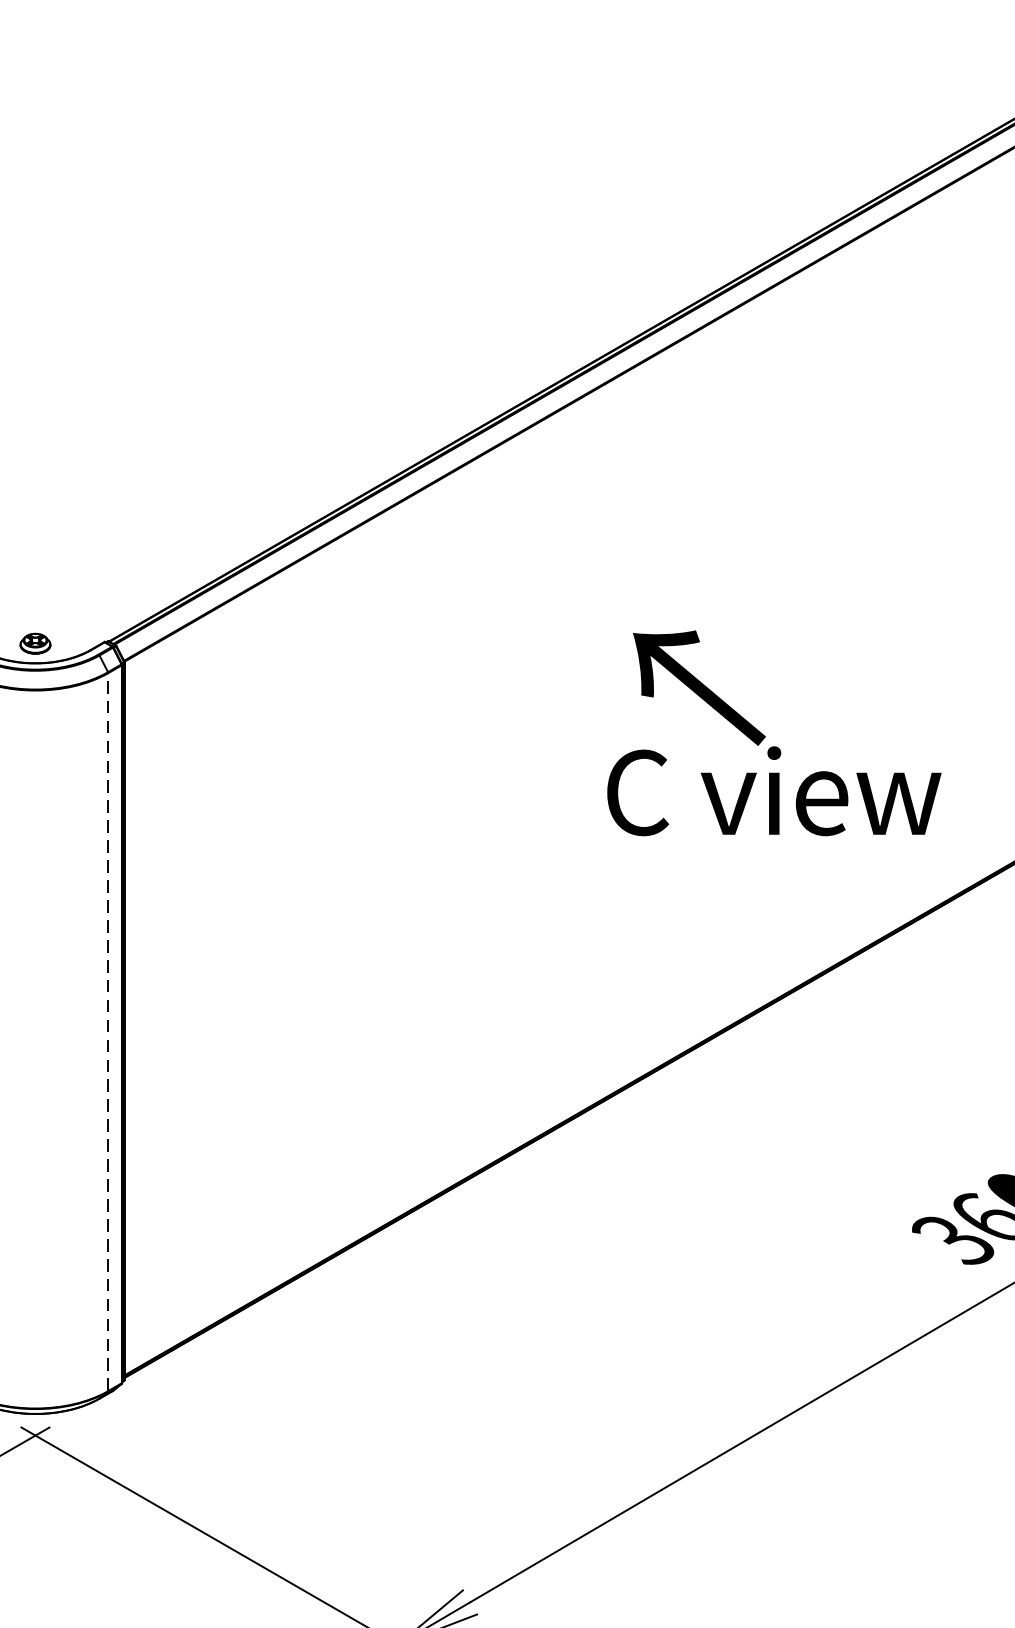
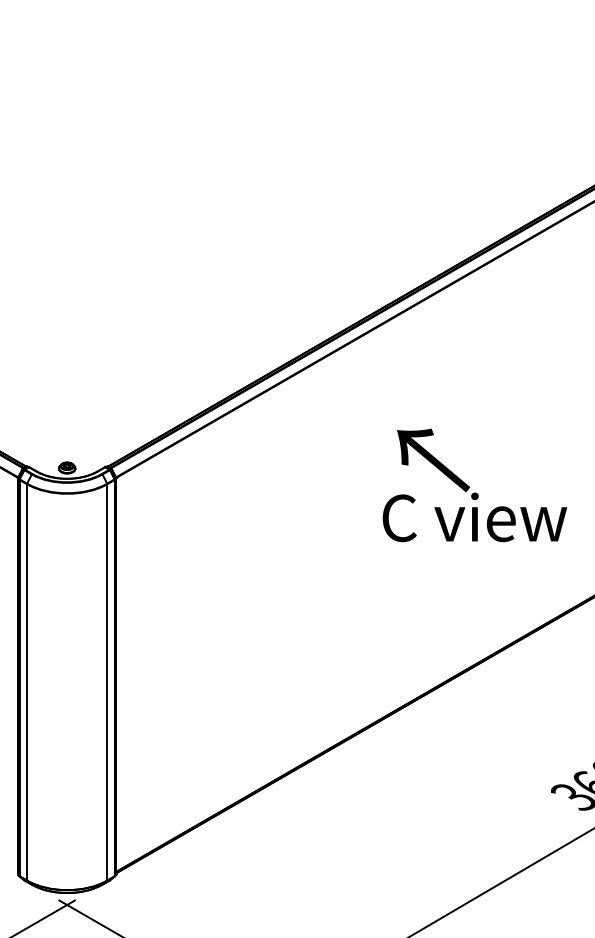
text: (773, 733) -> (474, 485), moved
line: (108, 1030) -> (107, 681), dashed -> solid

